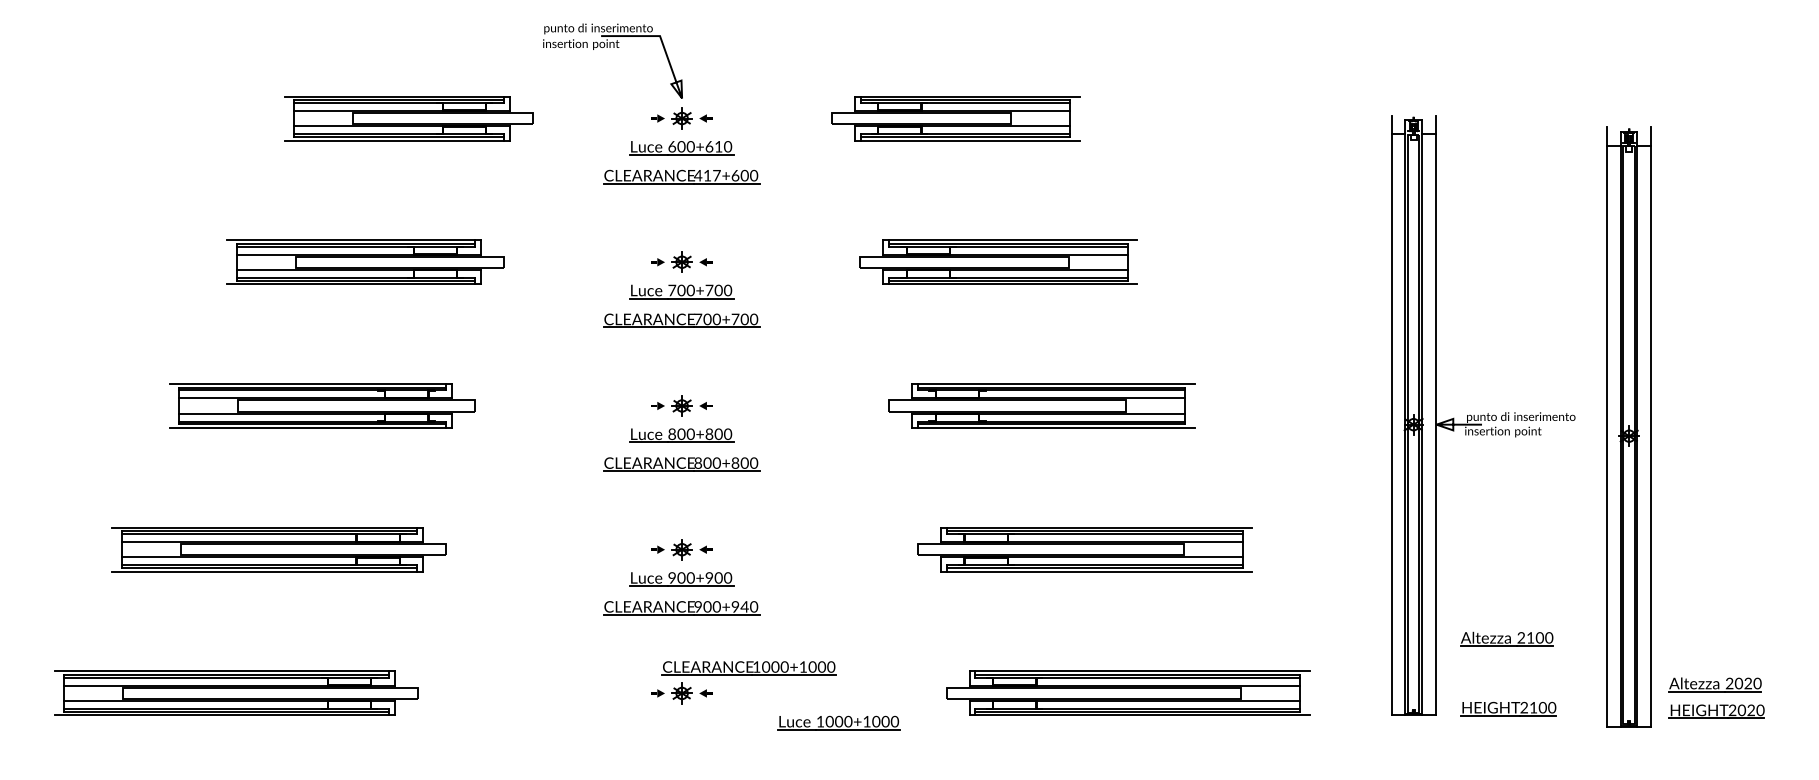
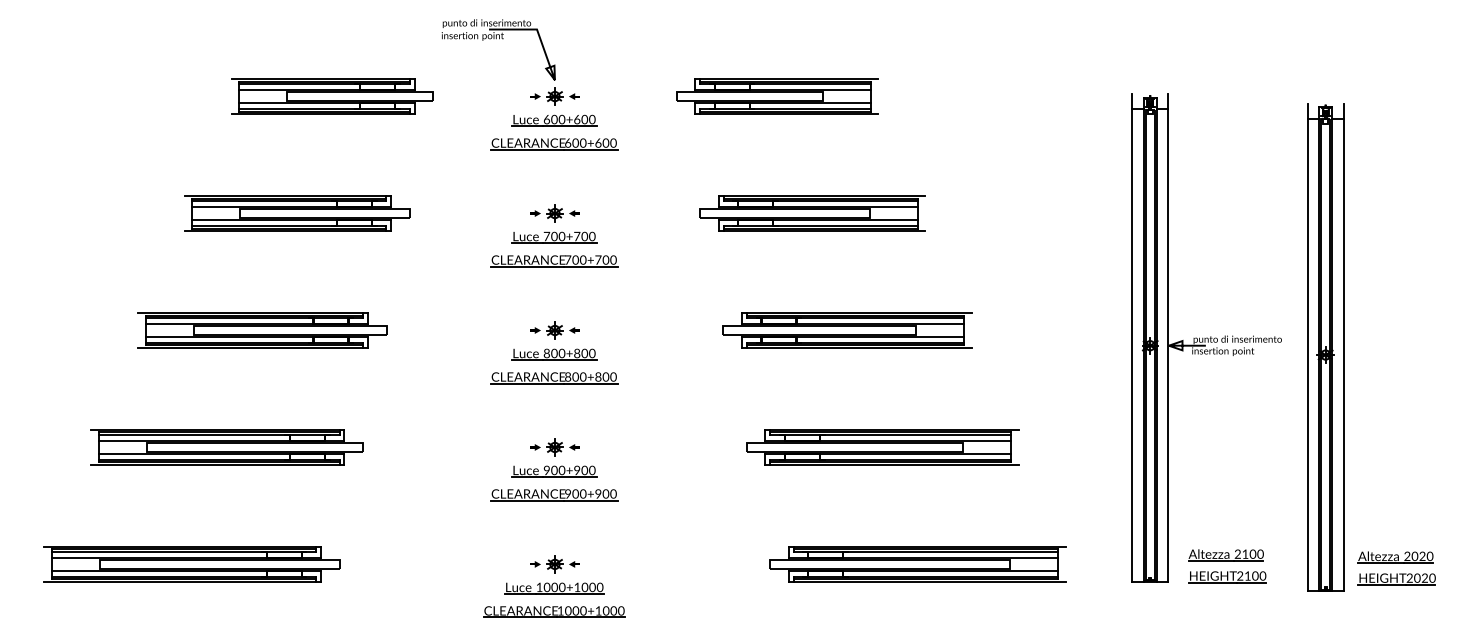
text: (718, 146) -> (584, 119), 600+610 -> 600+600
text: (707, 174) -> (575, 142), 417+600 -> 600+600
text: (744, 606) -> (605, 493), 900+940 -> 900+900
part: (1506, 639) -> (1225, 555), moved
part: (749, 667) -> (554, 611), moved
part: (838, 723) -> (554, 588), moved

